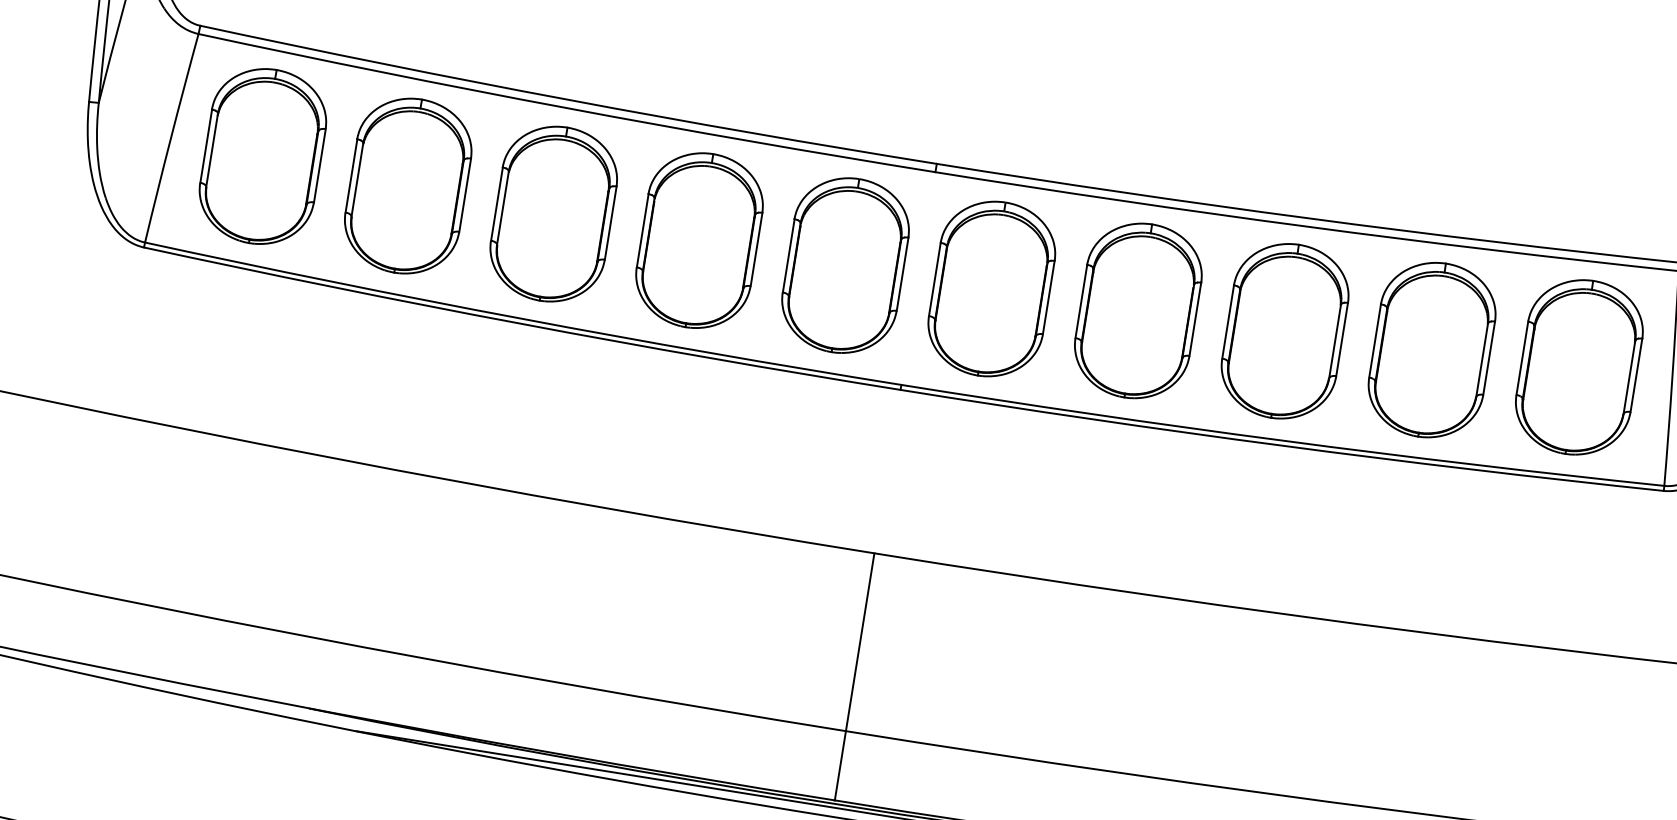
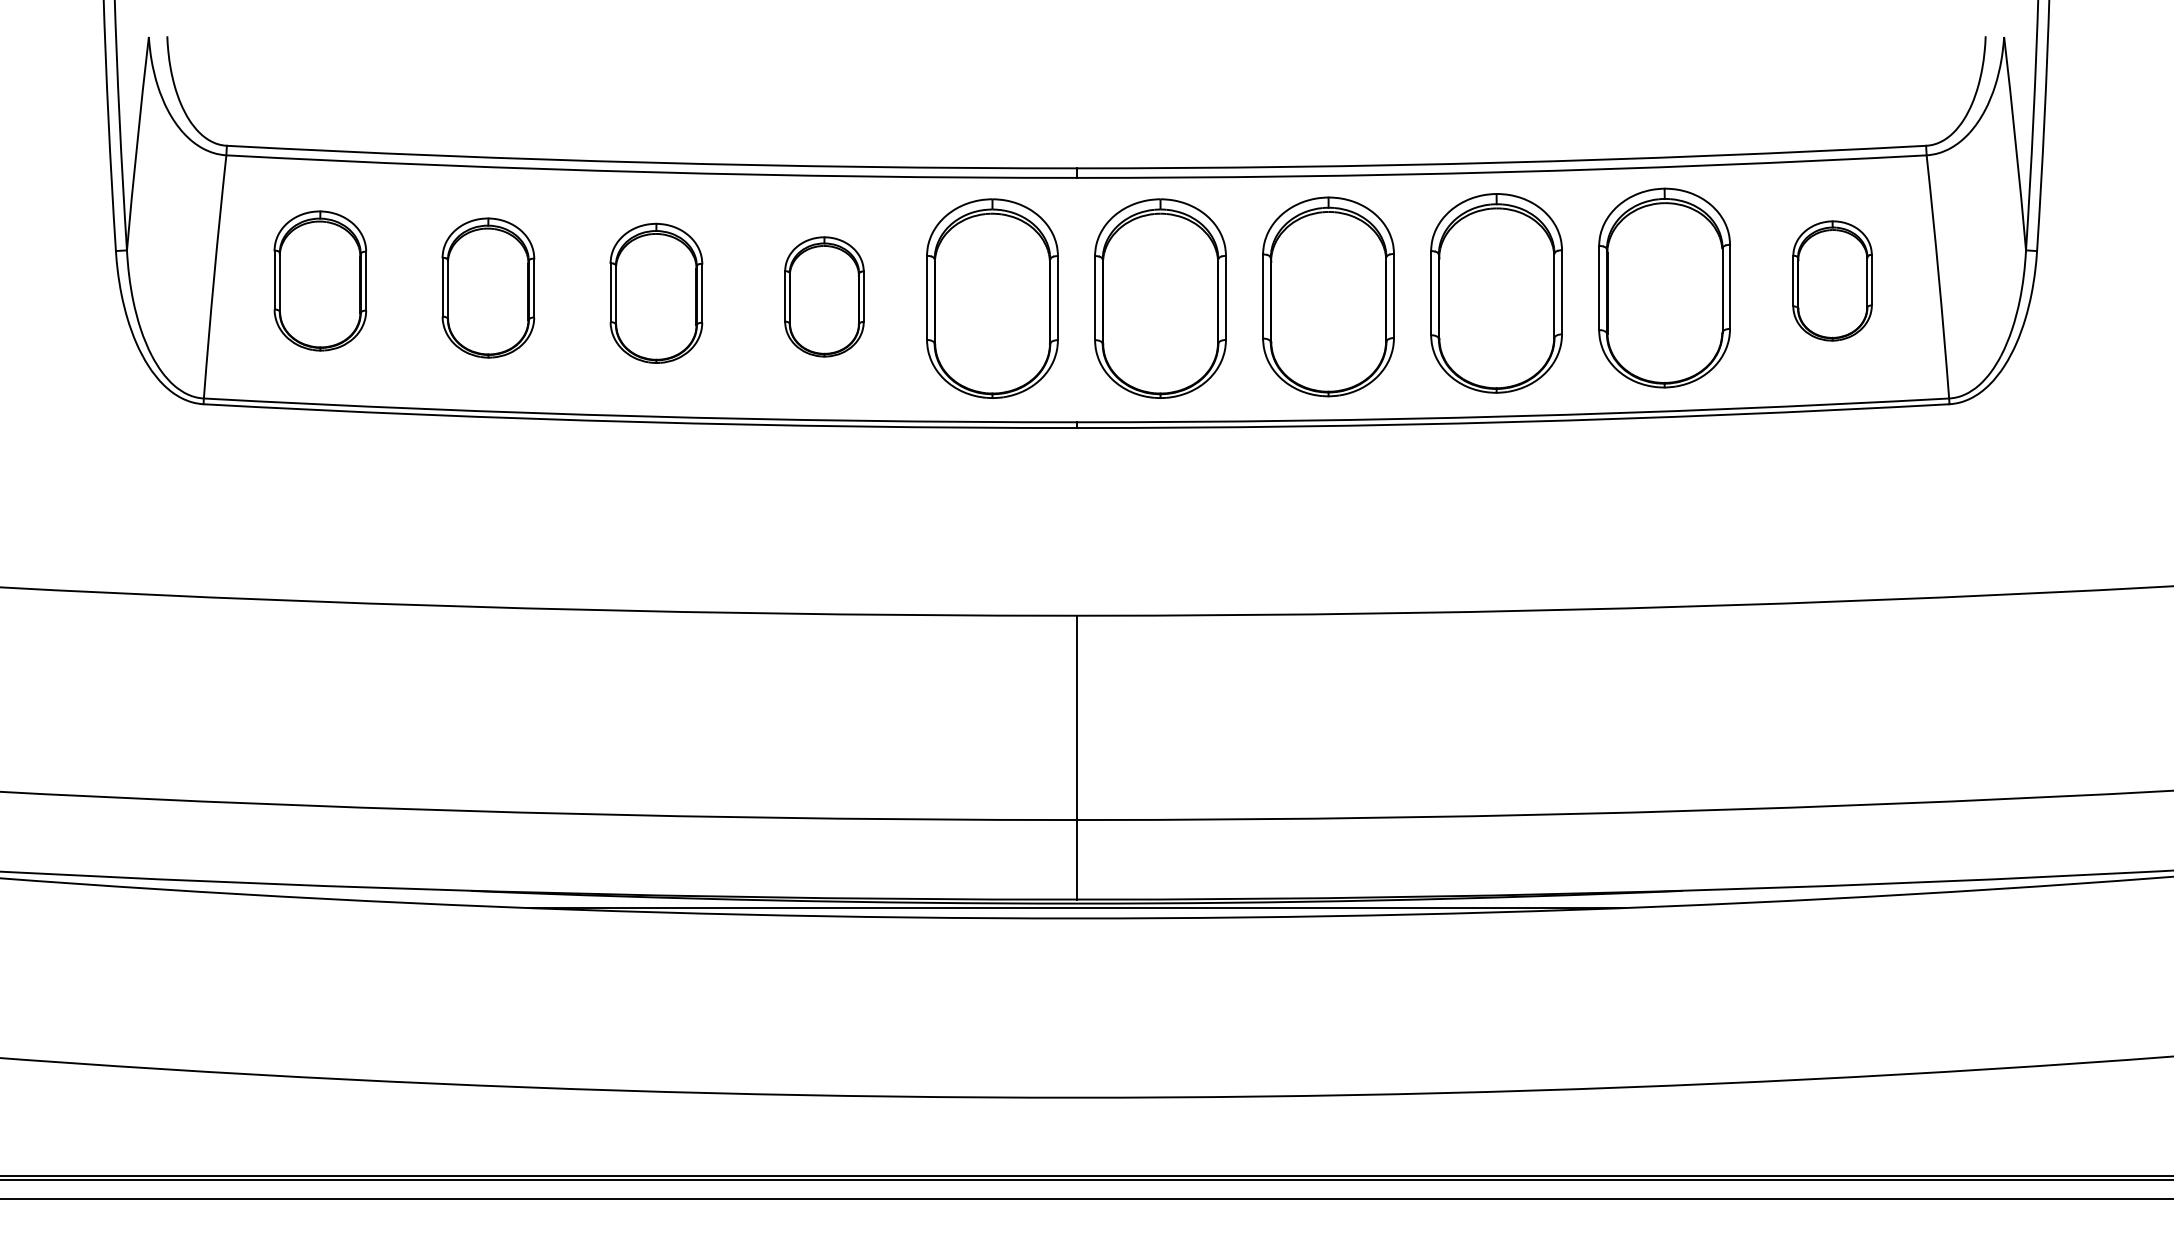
part: (263, 156) -> (320, 280), size x0.7
part: (408, 185) -> (488, 287), size x0.7
part: (553, 214) -> (656, 293), size x0.7
part: (699, 240) -> (824, 296), size x0.6
part: (1579, 366) -> (1832, 280), size x0.6

